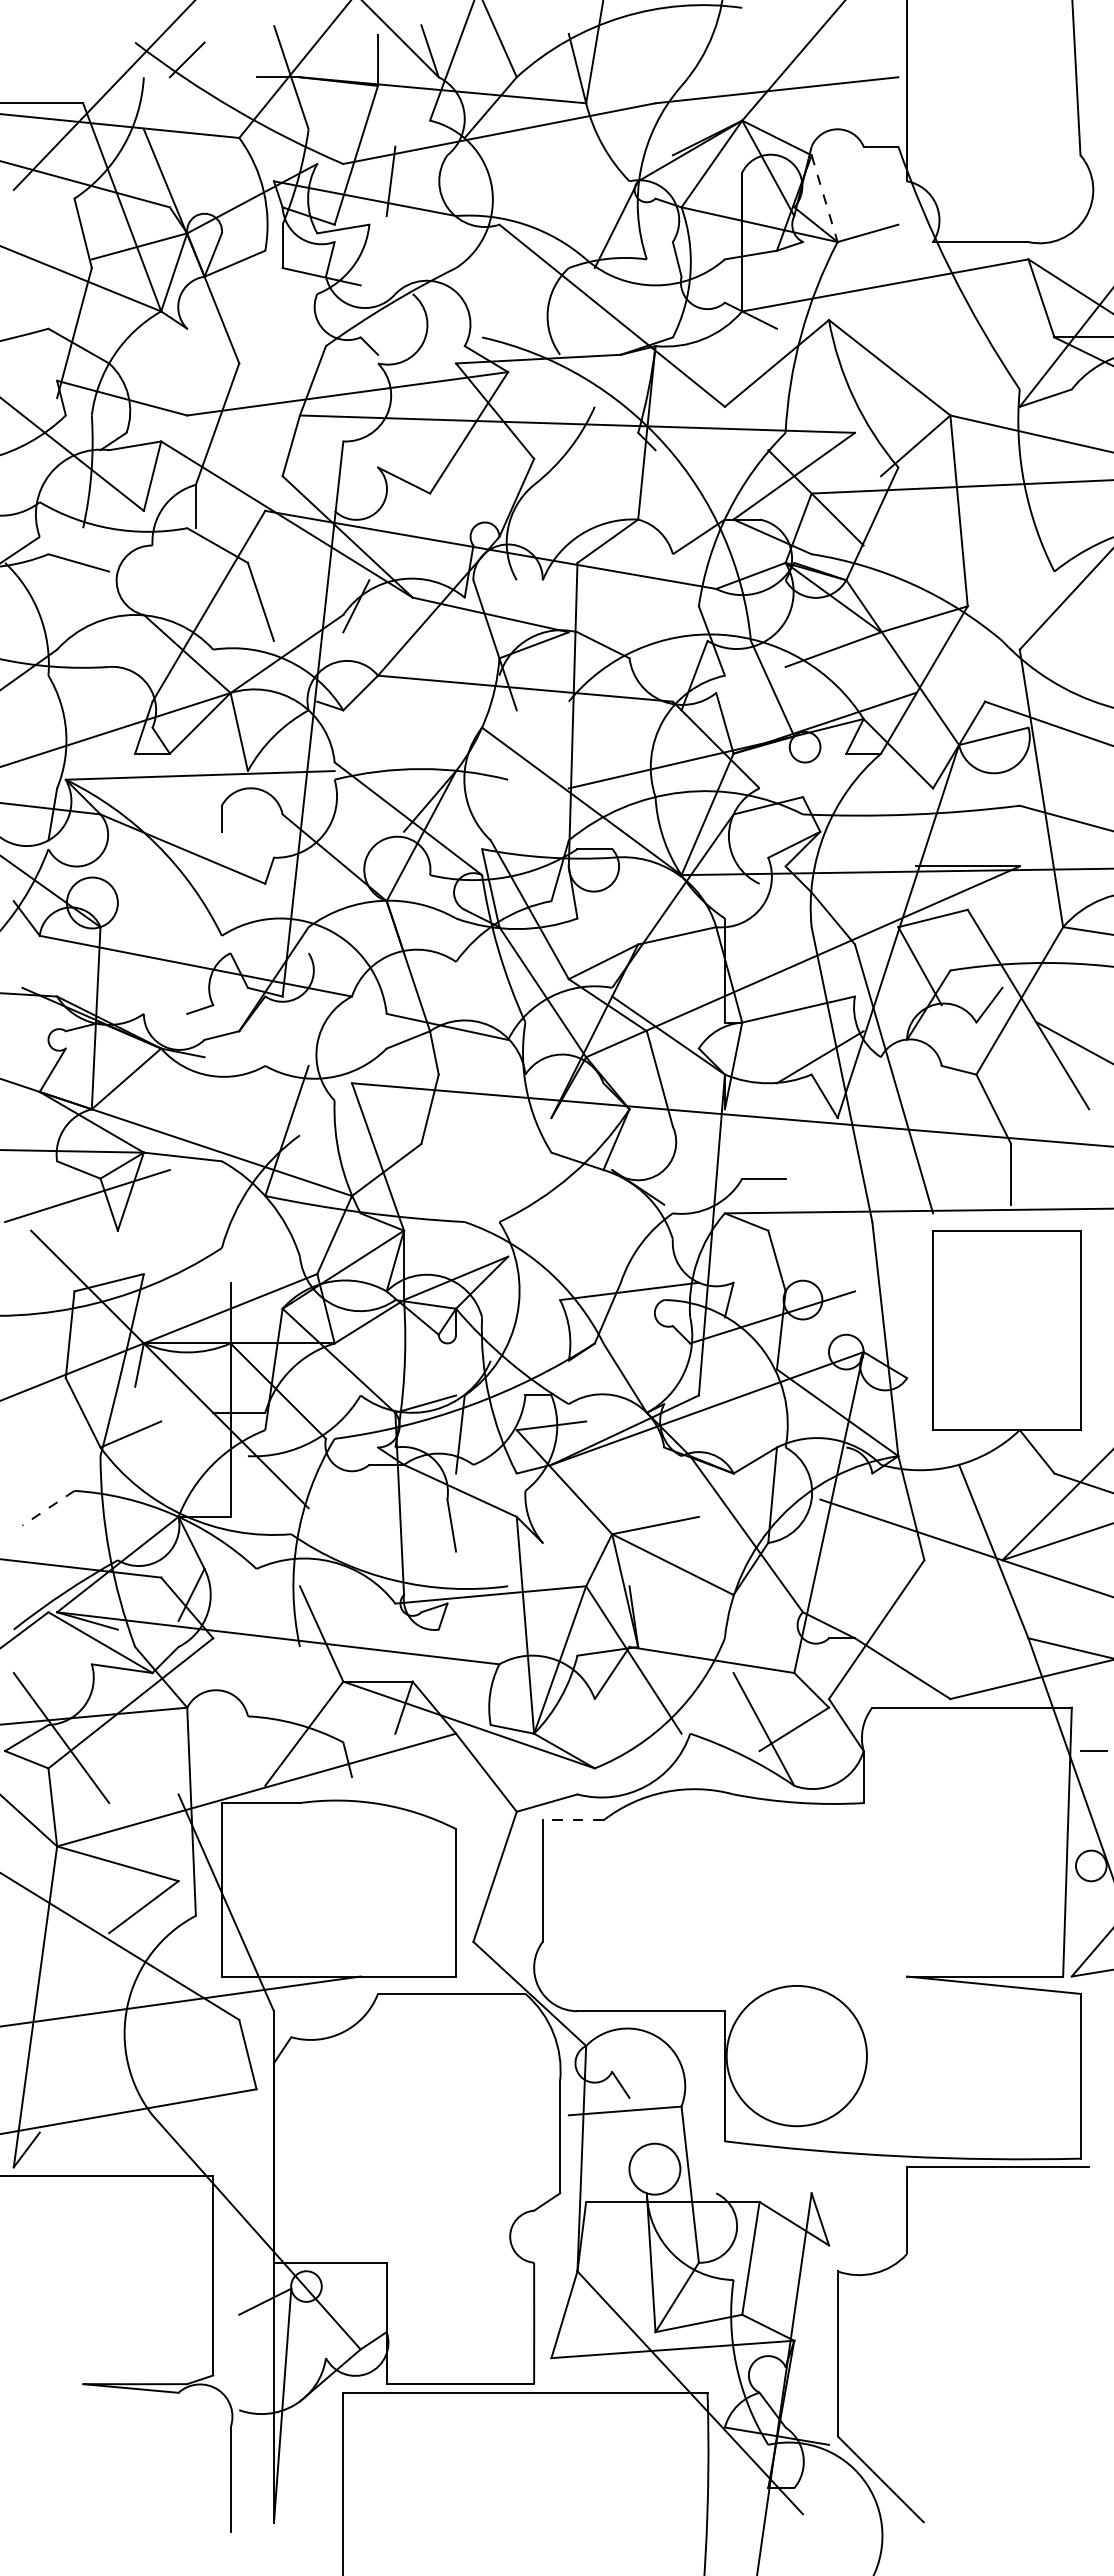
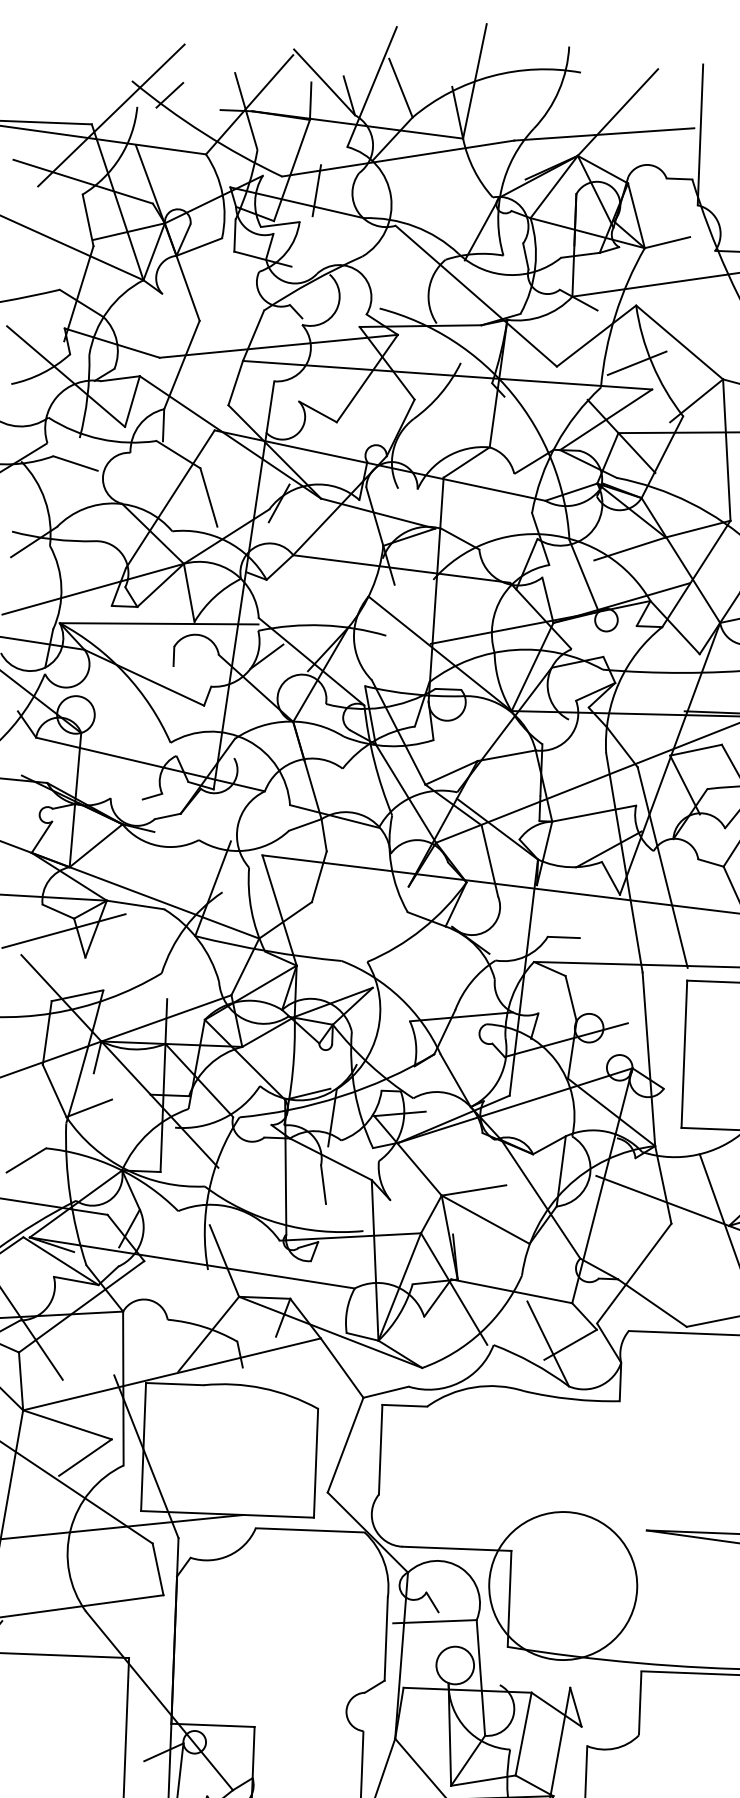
line: (824, 199) -> (636, 216), dashed -> solid
line: (833, 397) -> (637, 362), added
line: (347, 814) -> (266, 656), added
line: (48, 1508) -> (26, 1160), dashed -> solid
line: (572, 1820) -> (404, 1405), dashed -> solid
circle: (796, 2055) -> (563, 1585), size x1.43

